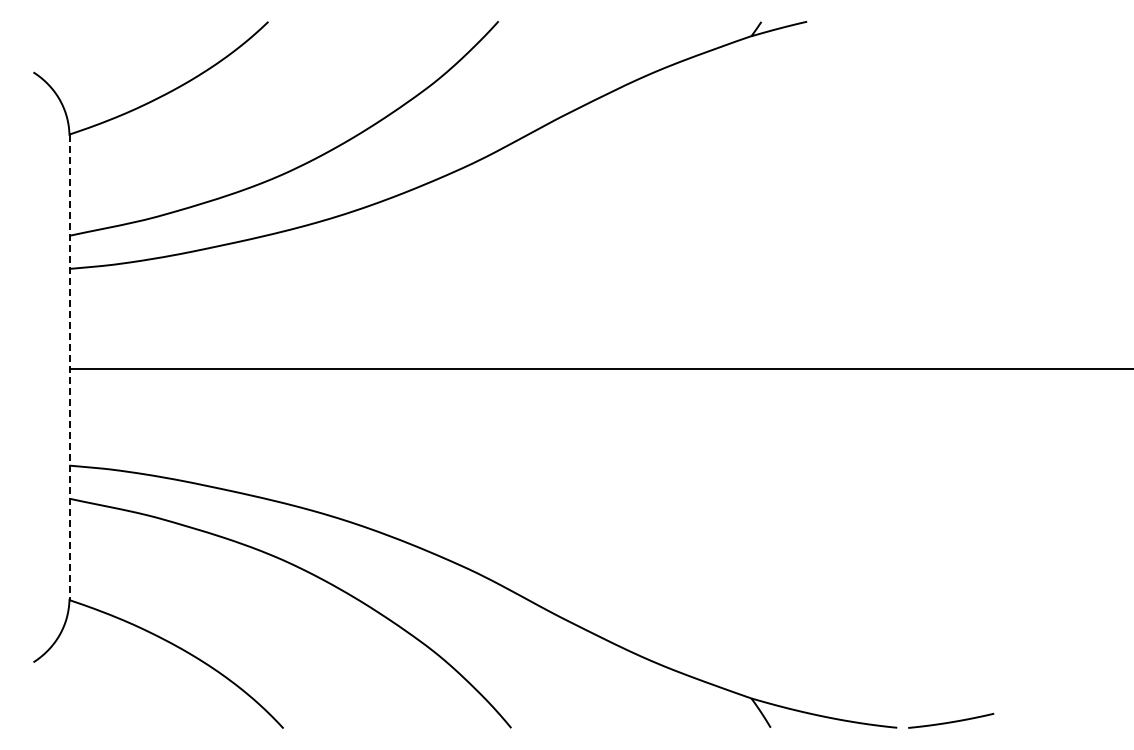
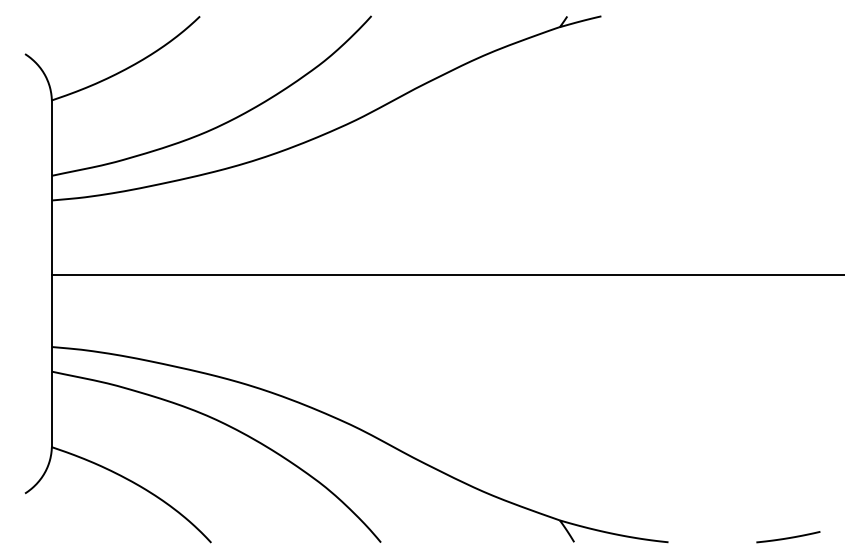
line: (69, 367) -> (51, 273), dashed -> solid
curve: (951, 721) -> (788, 537), moved

